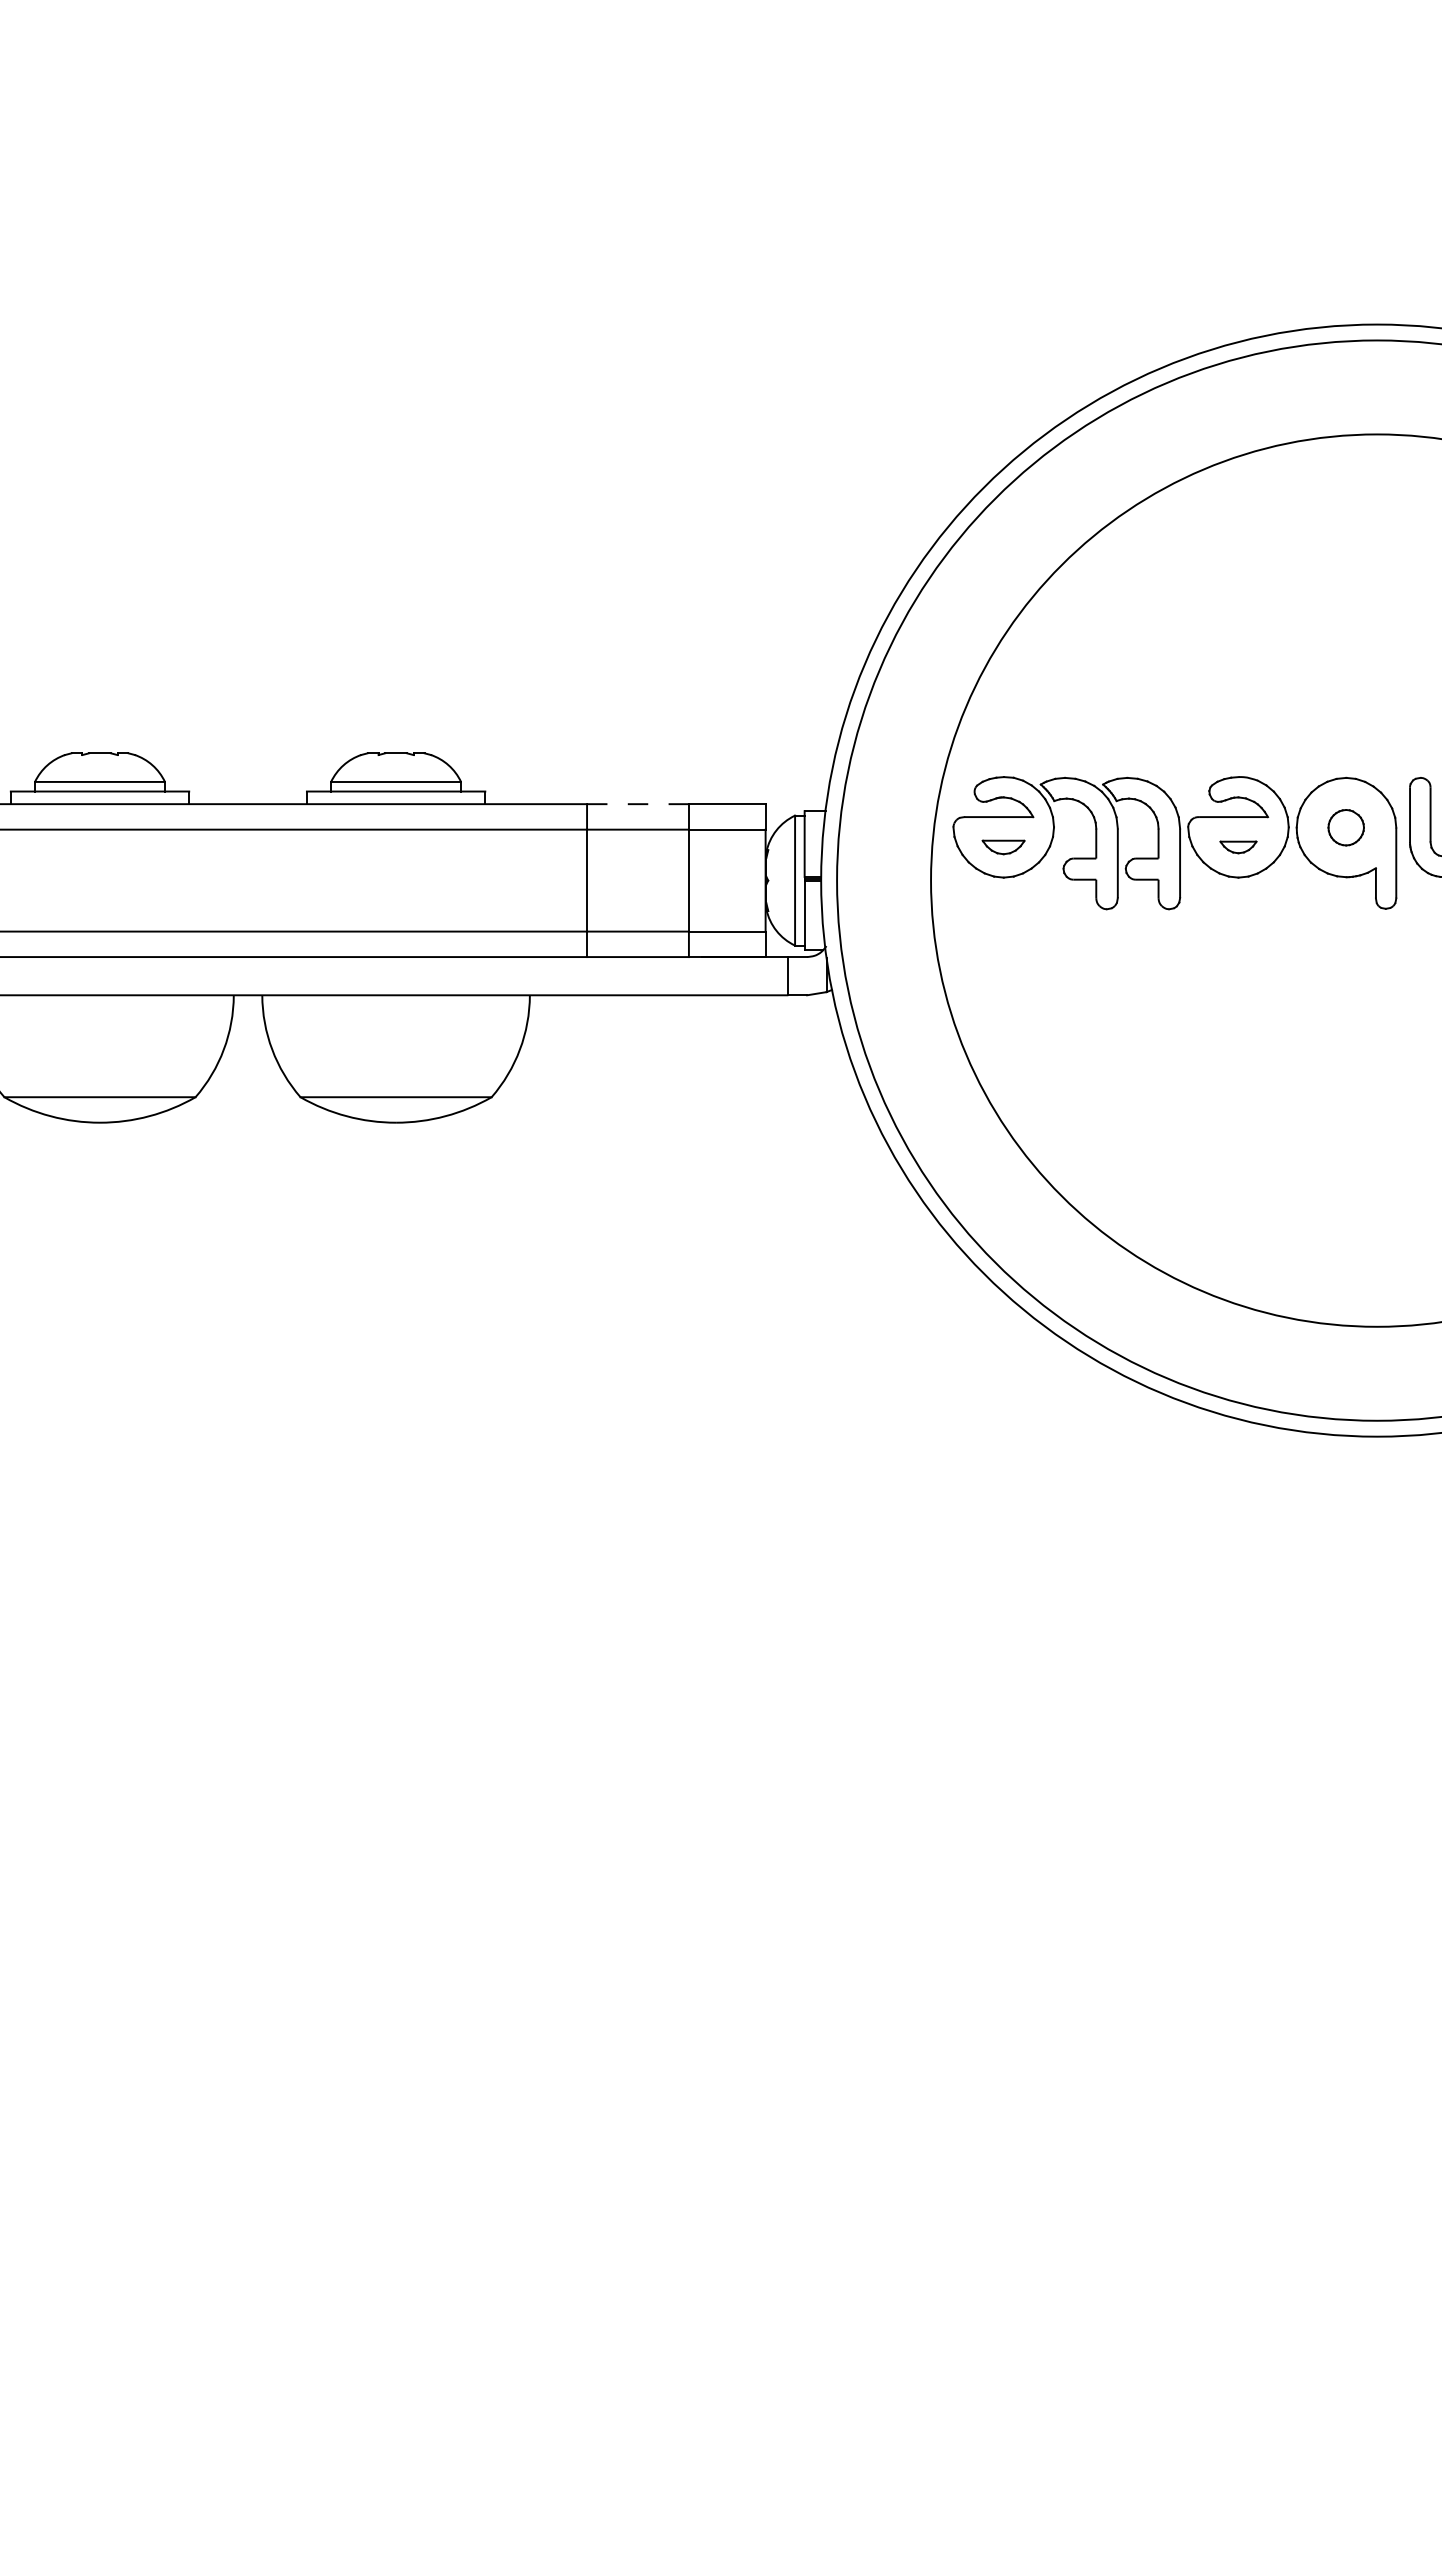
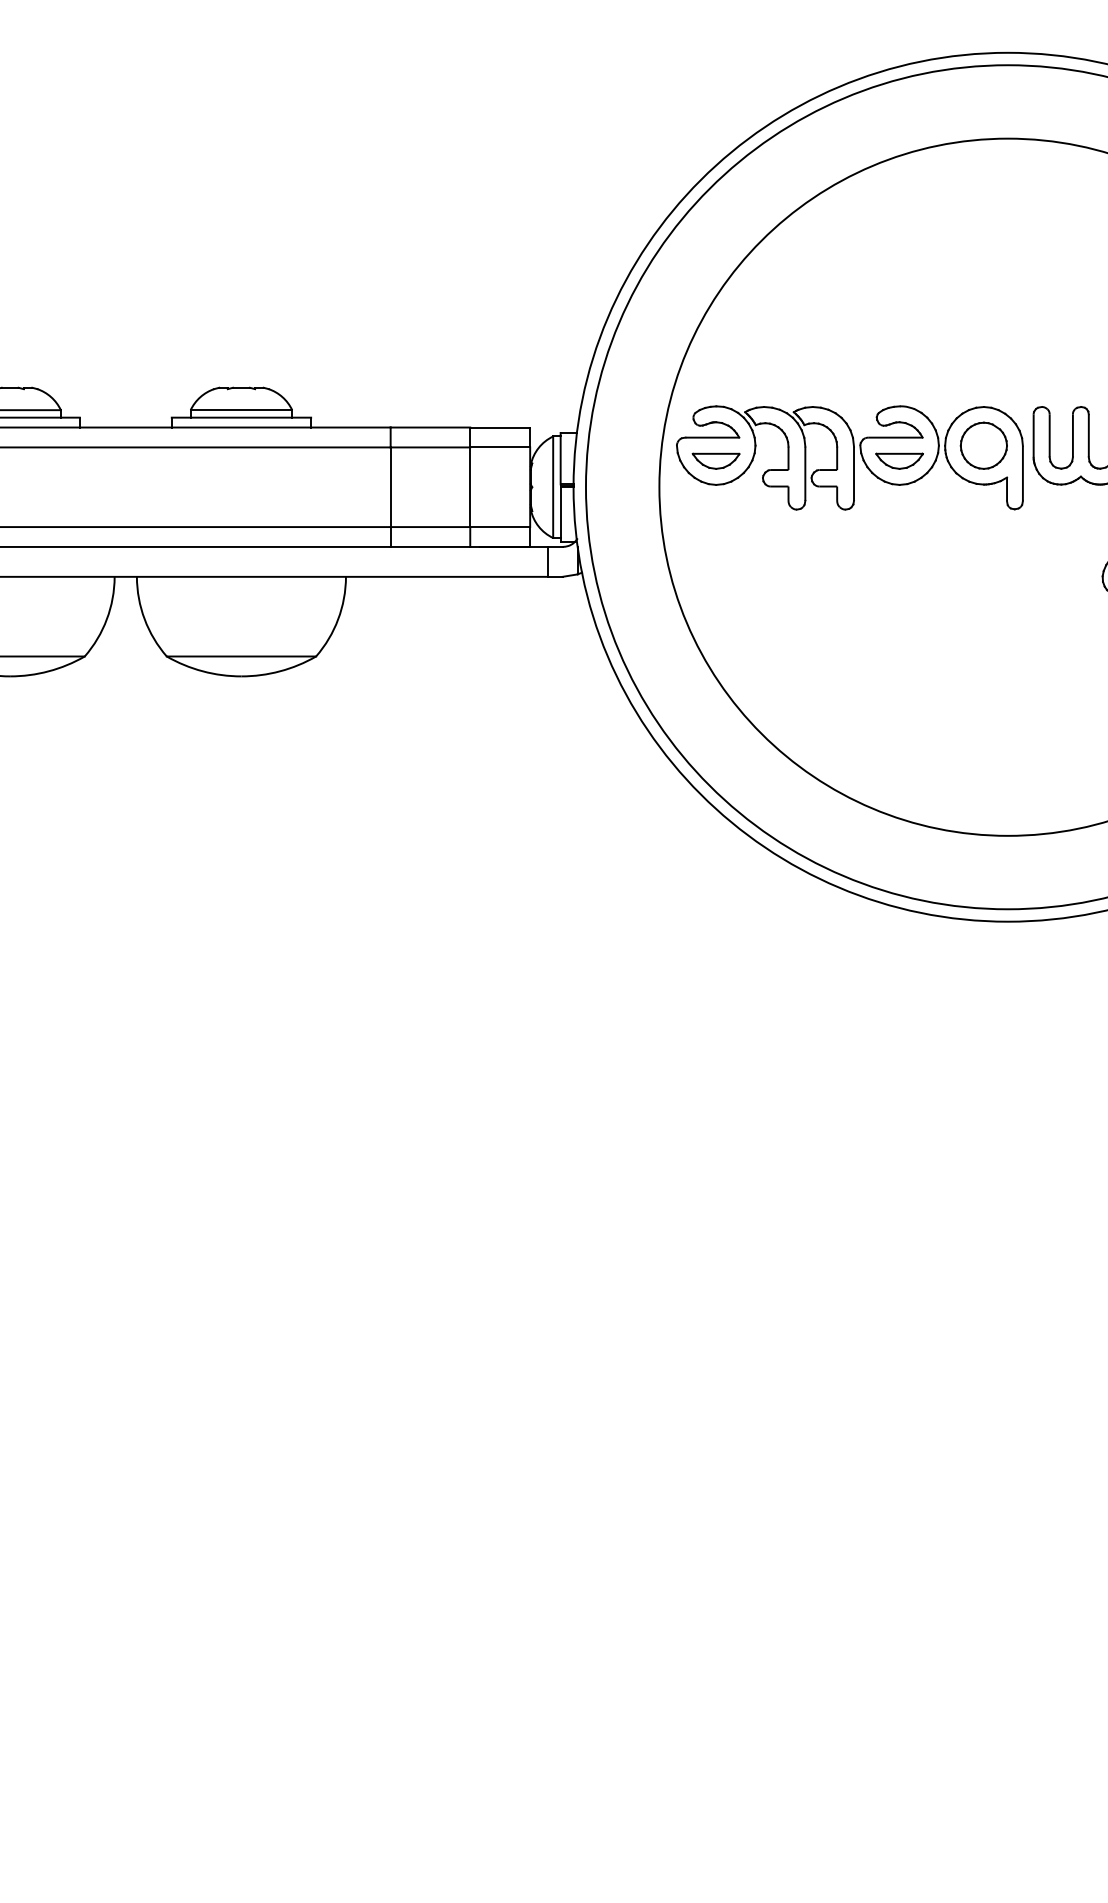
line: (637, 804) -> (430, 427), dashed -> solid
part: (1345, 827) -> (983, 445), size x1.67
part: (1003, 847) -> (716, 461), size x1.43
part: (1238, 847) -> (899, 461), size x1.67

